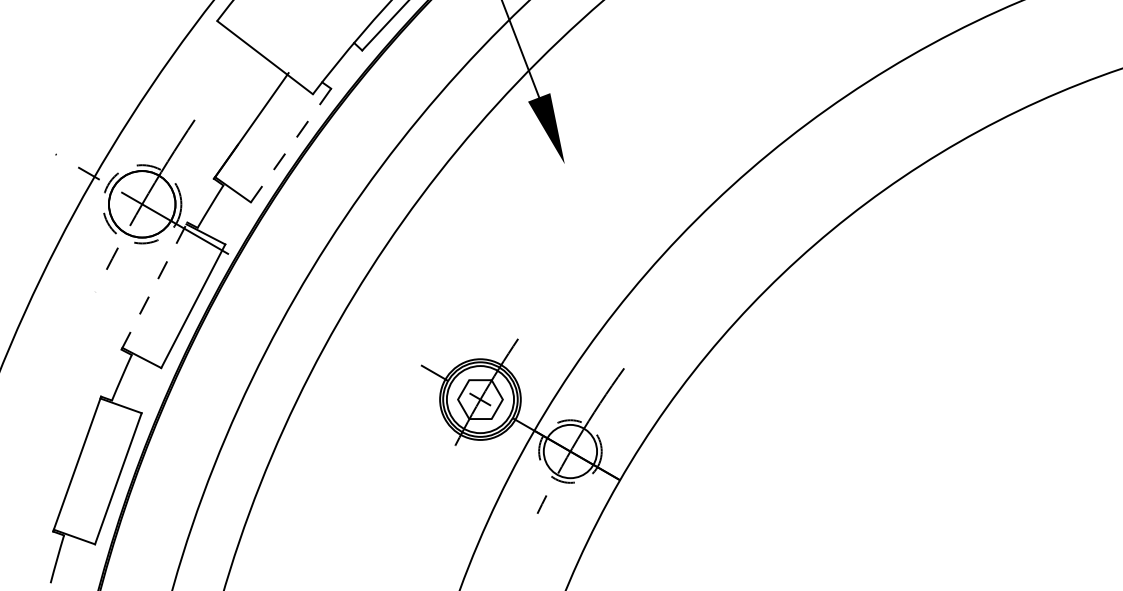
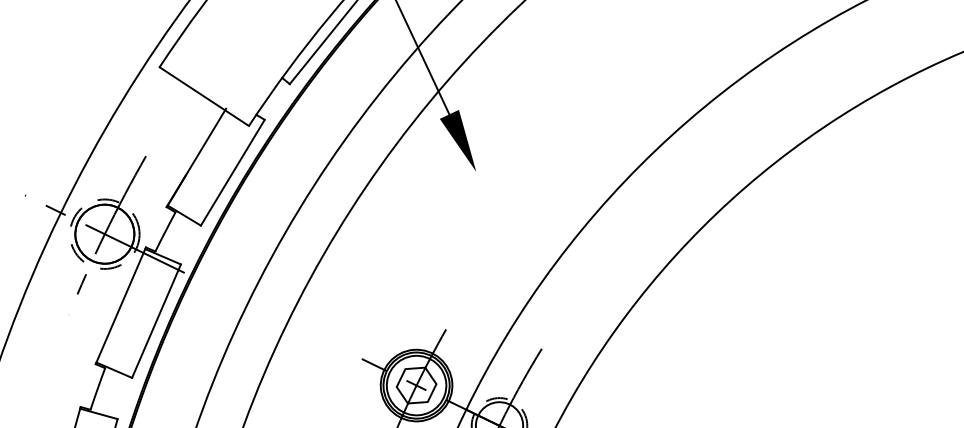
line: (291, 145) -> (233, 172), dashed -> solid
line: (154, 286) -> (120, 306), dashed -> solid

